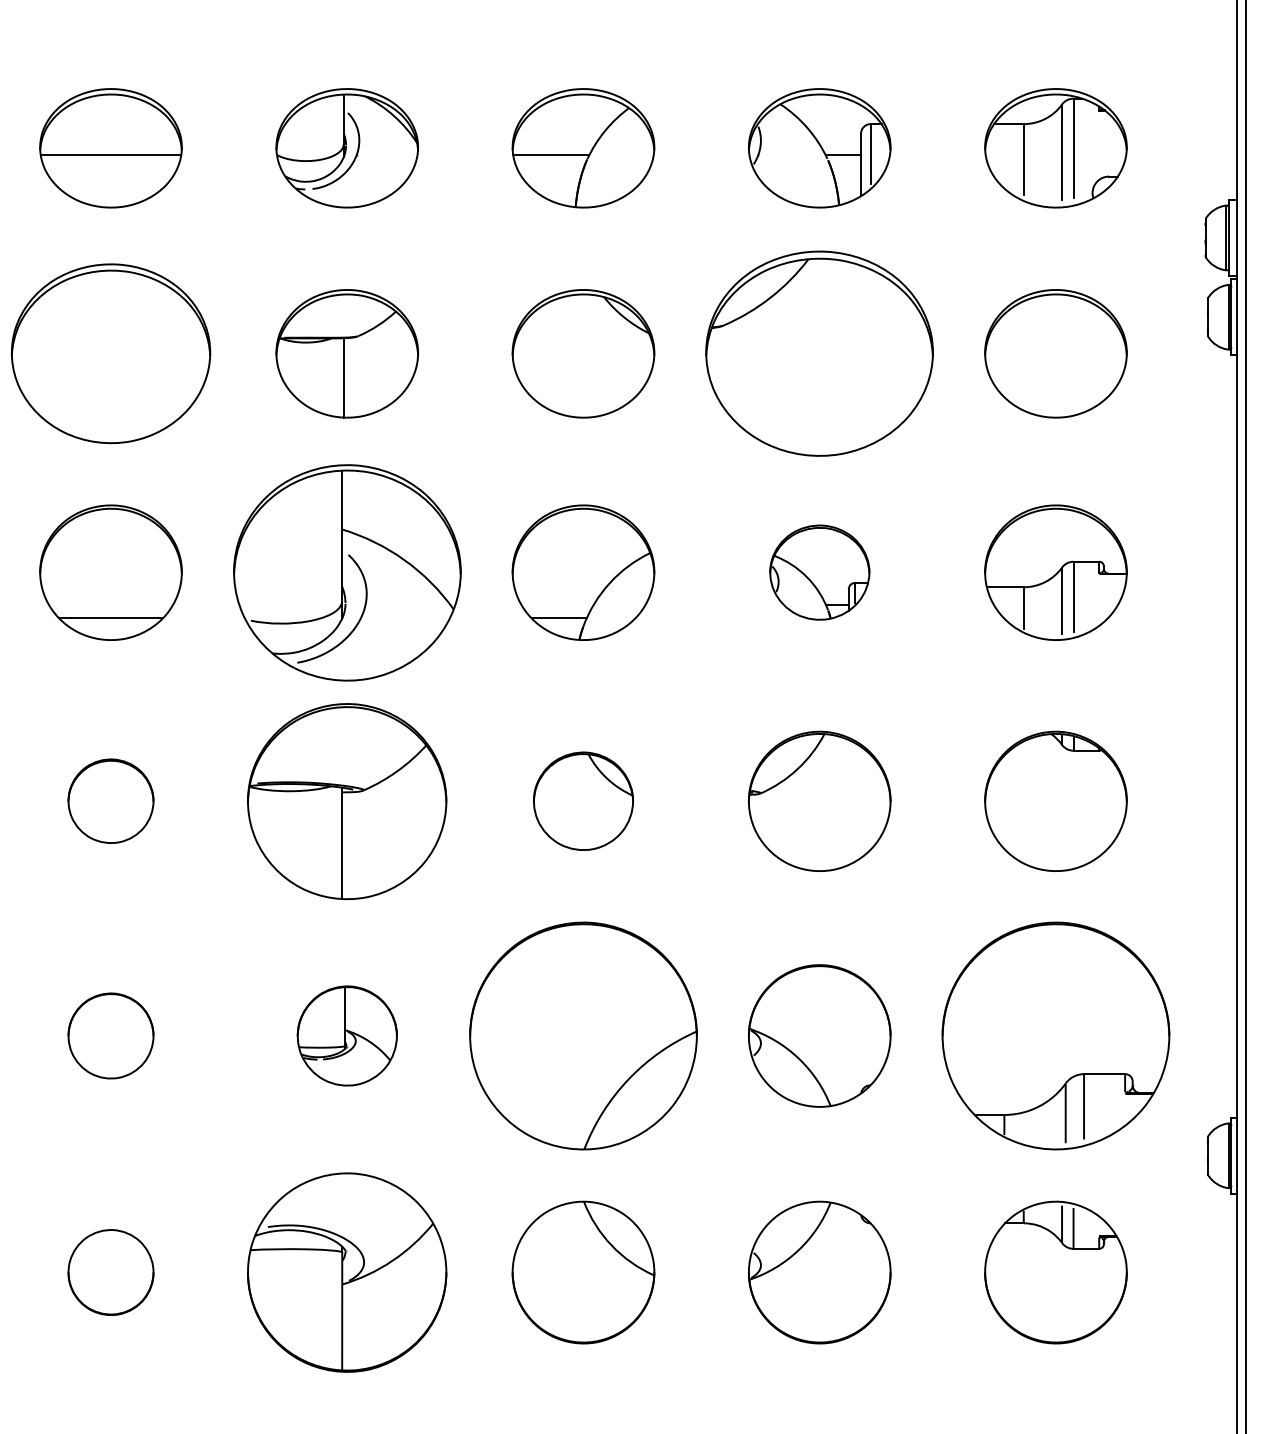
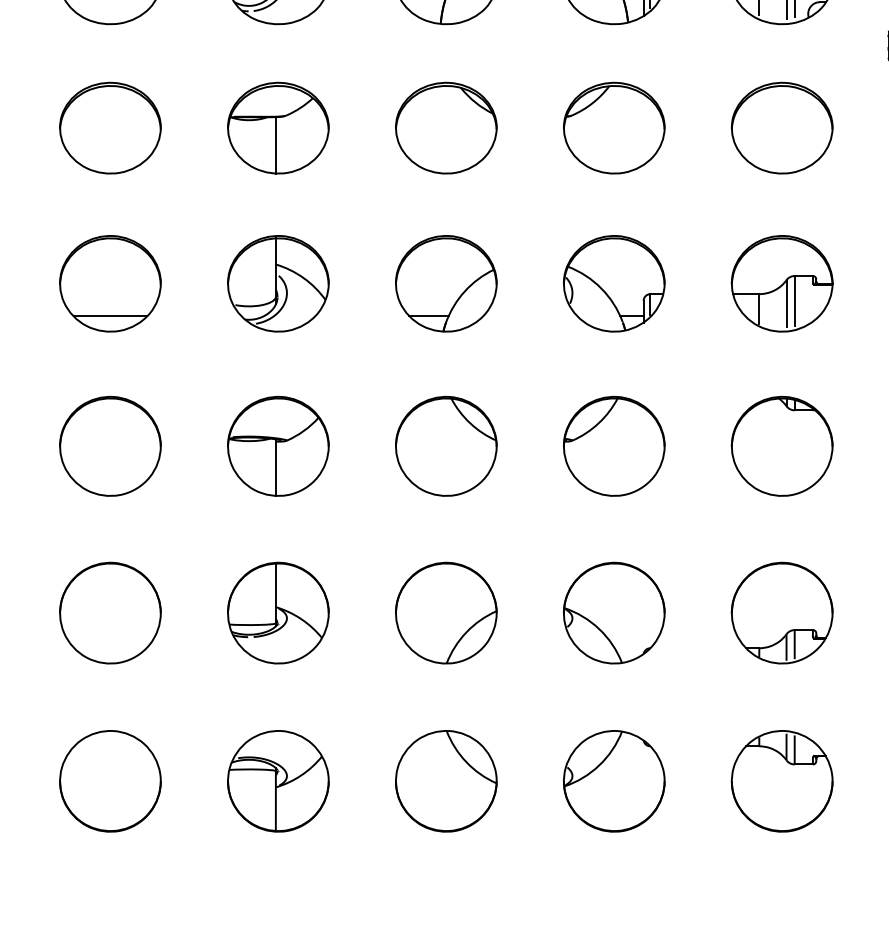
part: (110, 353) -> (110, 127), size x0.71
part: (819, 353) -> (614, 127), size x0.62
part: (346, 572) -> (277, 283), size x0.62
part: (819, 572) -> (614, 283), size x1.43
part: (110, 800) -> (110, 445), size x1.67
part: (347, 800) -> (278, 445), size x0.71
part: (583, 800) -> (446, 445), size x1.43
part: (110, 1035) -> (110, 612), size x1.67
part: (347, 1035) -> (278, 612), size x1.43
part: (583, 1035) -> (446, 612), size x0.62
part: (1055, 1035) -> (781, 612), size x0.62
part: (110, 1272) -> (110, 781), size x1.67
part: (347, 1272) -> (278, 781), size x0.71

